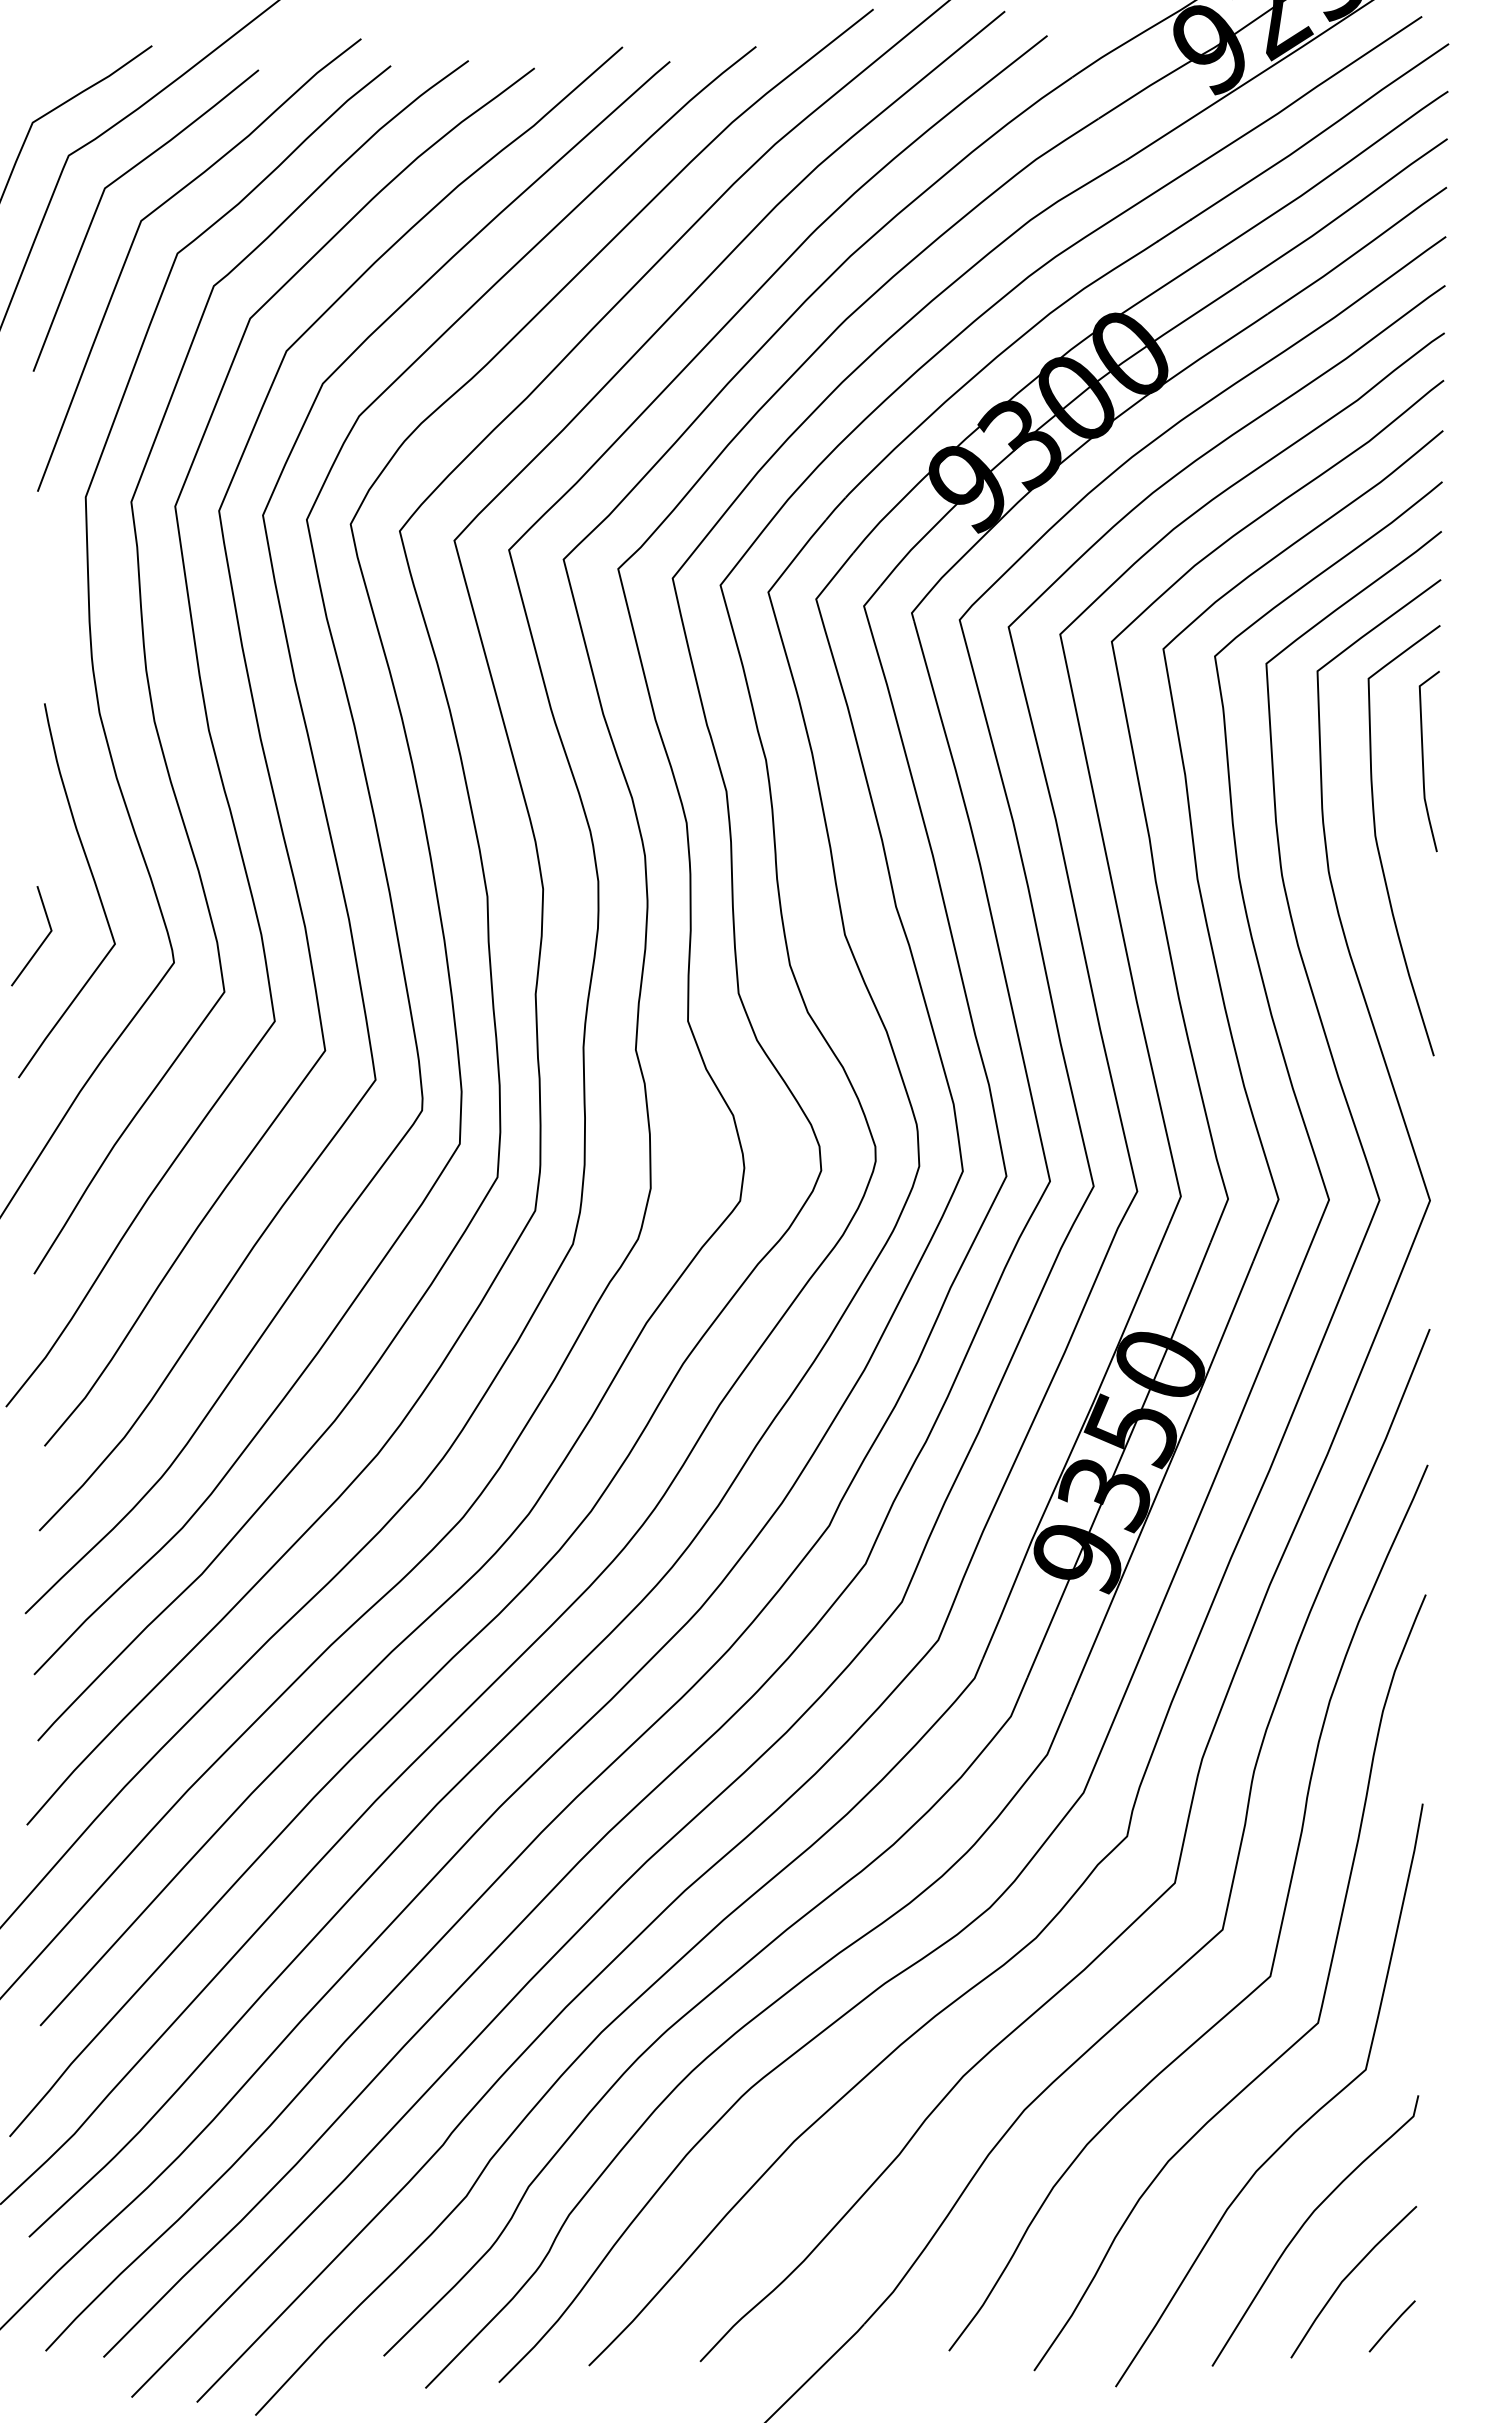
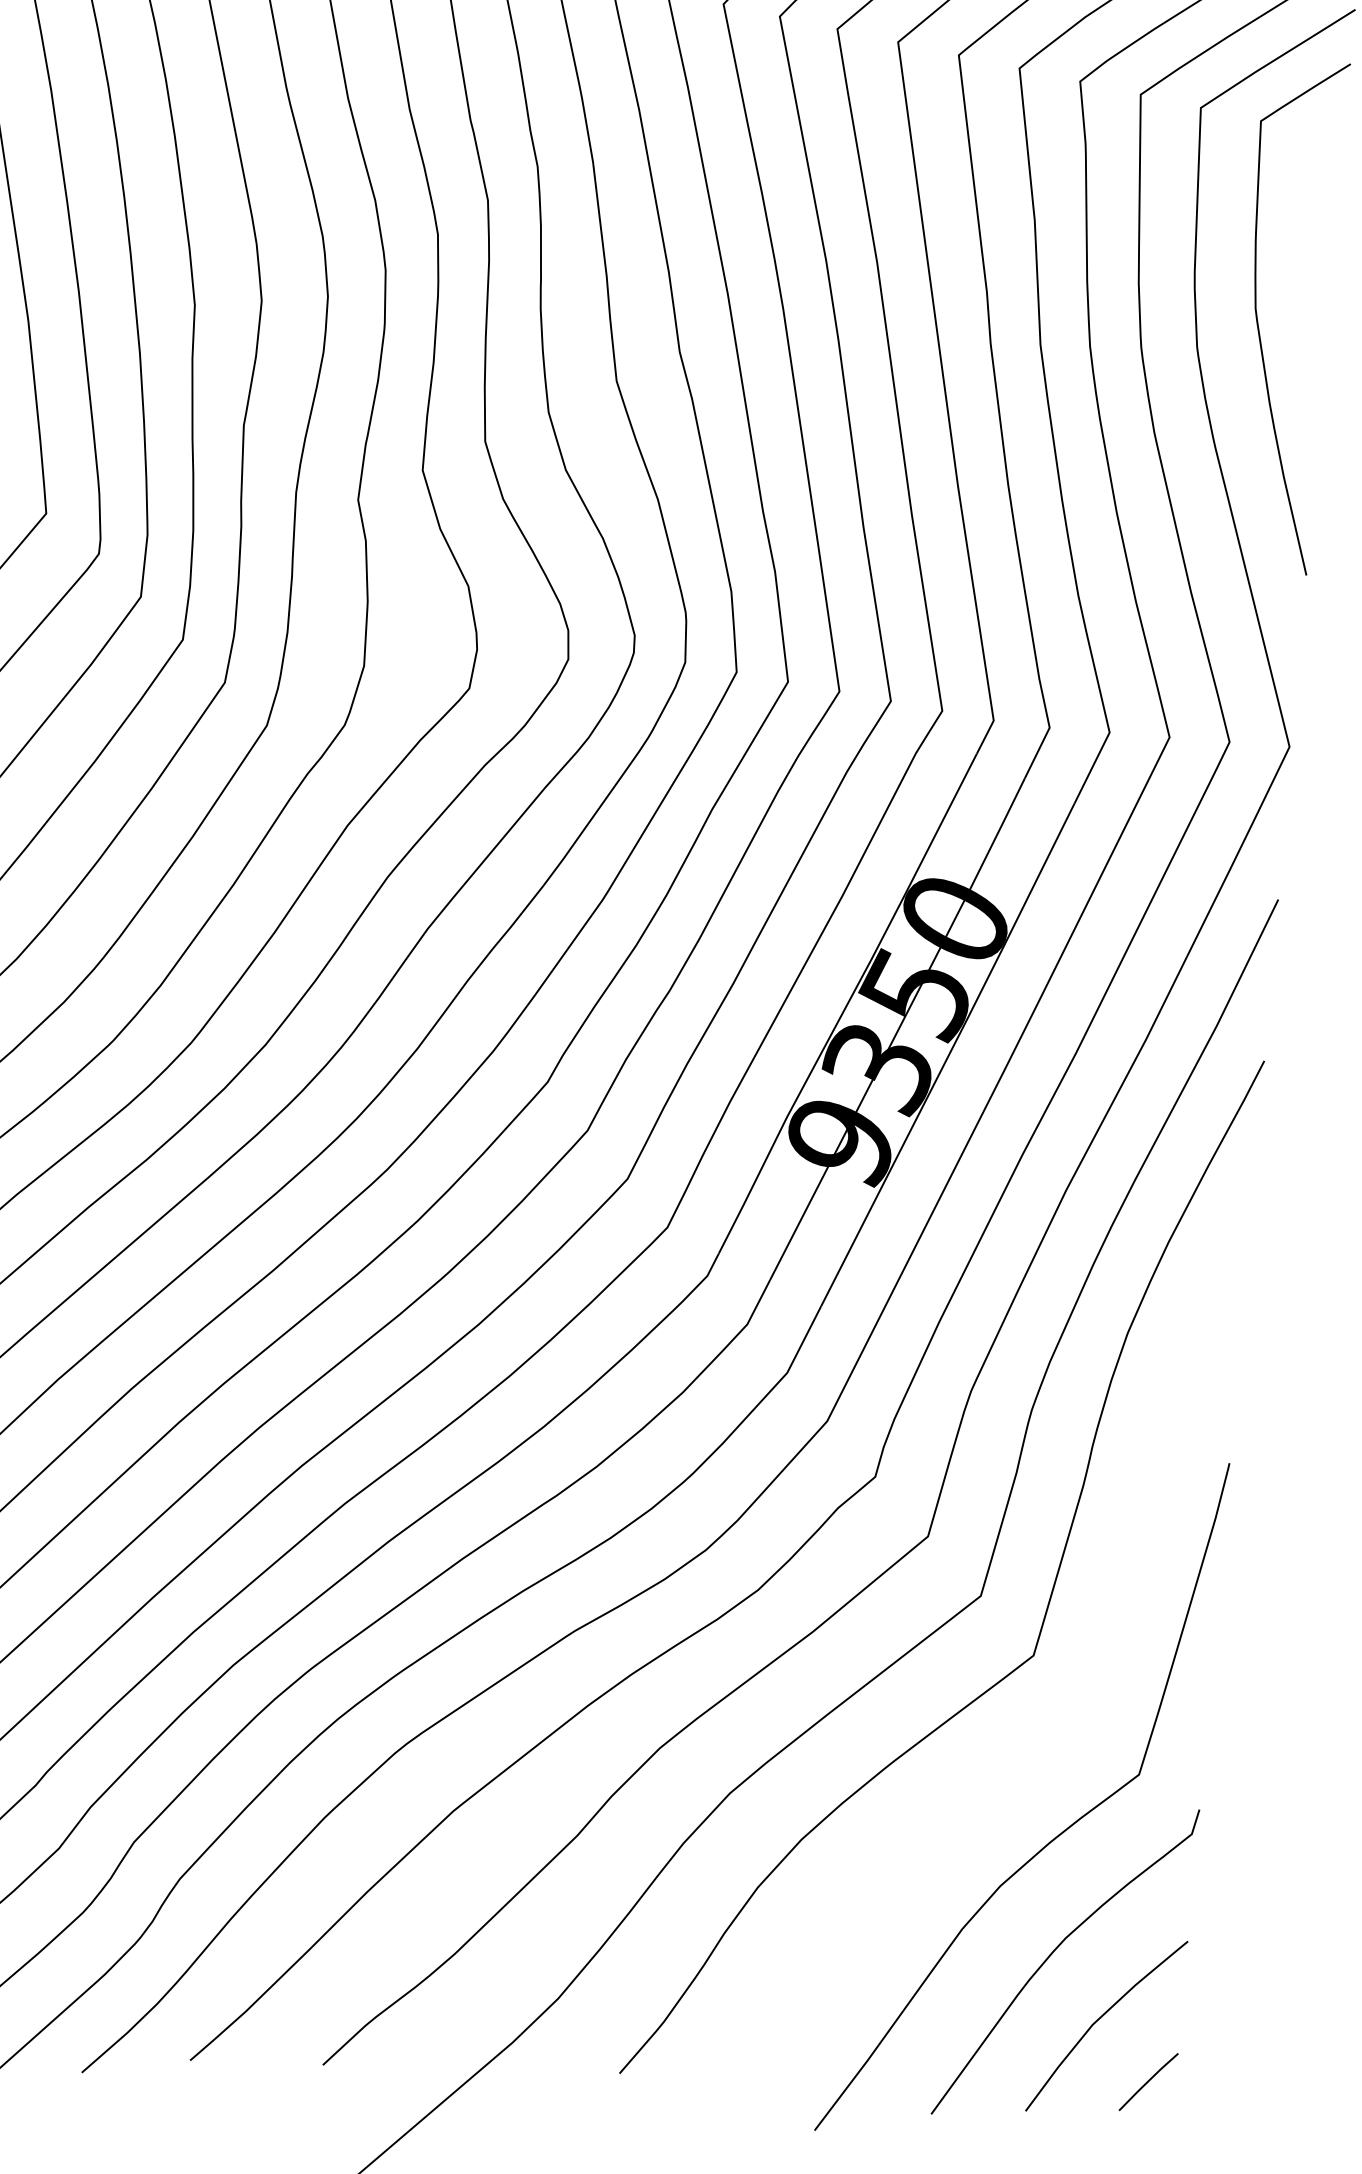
curve: (1423, 761) -> (1319, 224), removed
curve: (1286, 2049) -> (1046, 1743), removed

